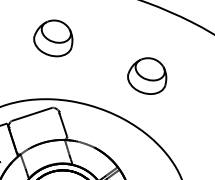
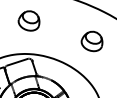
part: (146, 76) -> (91, 41), moved

